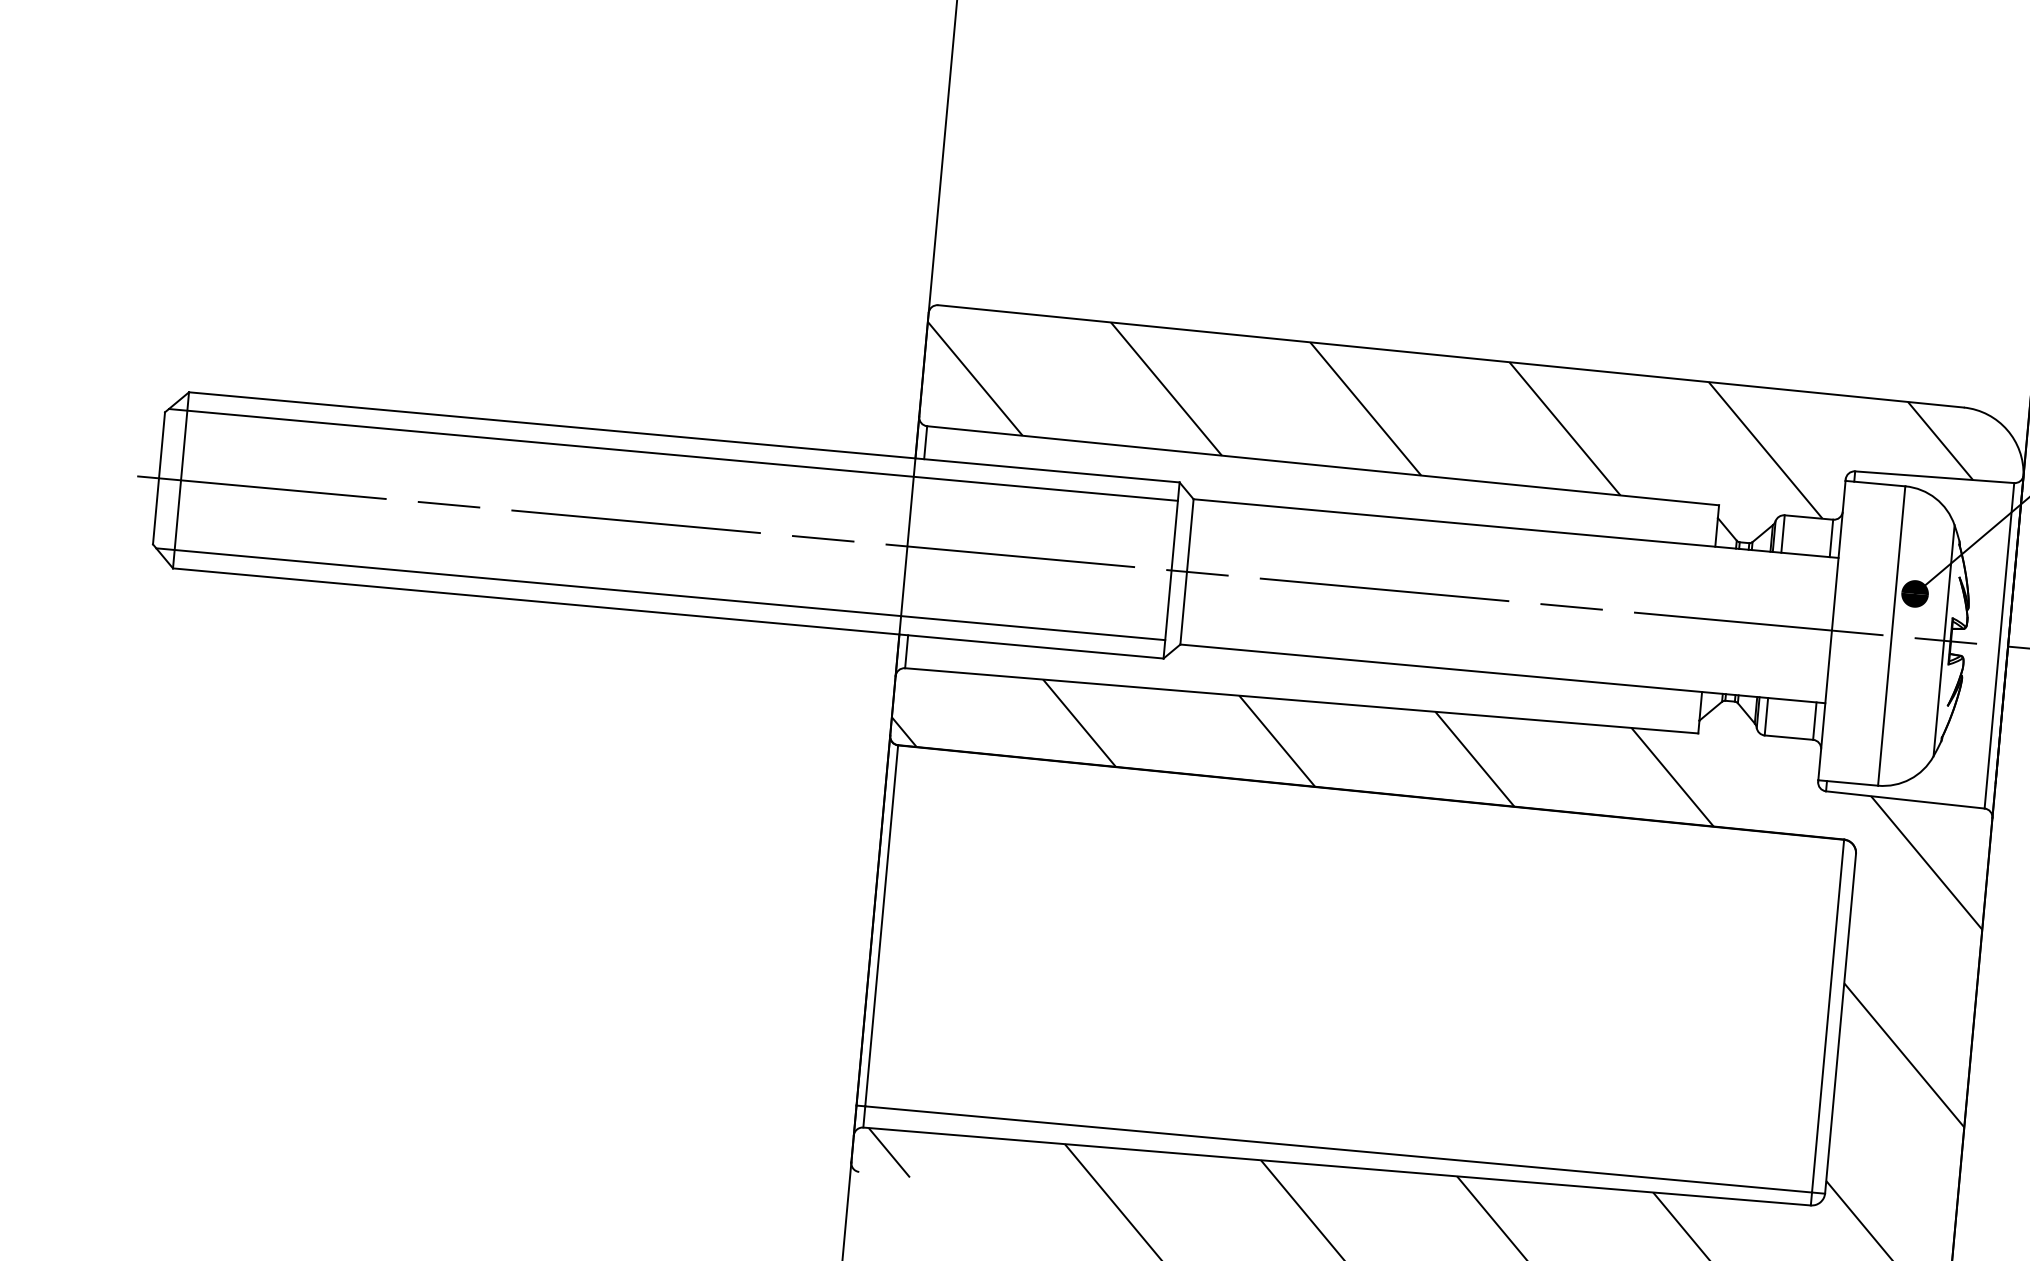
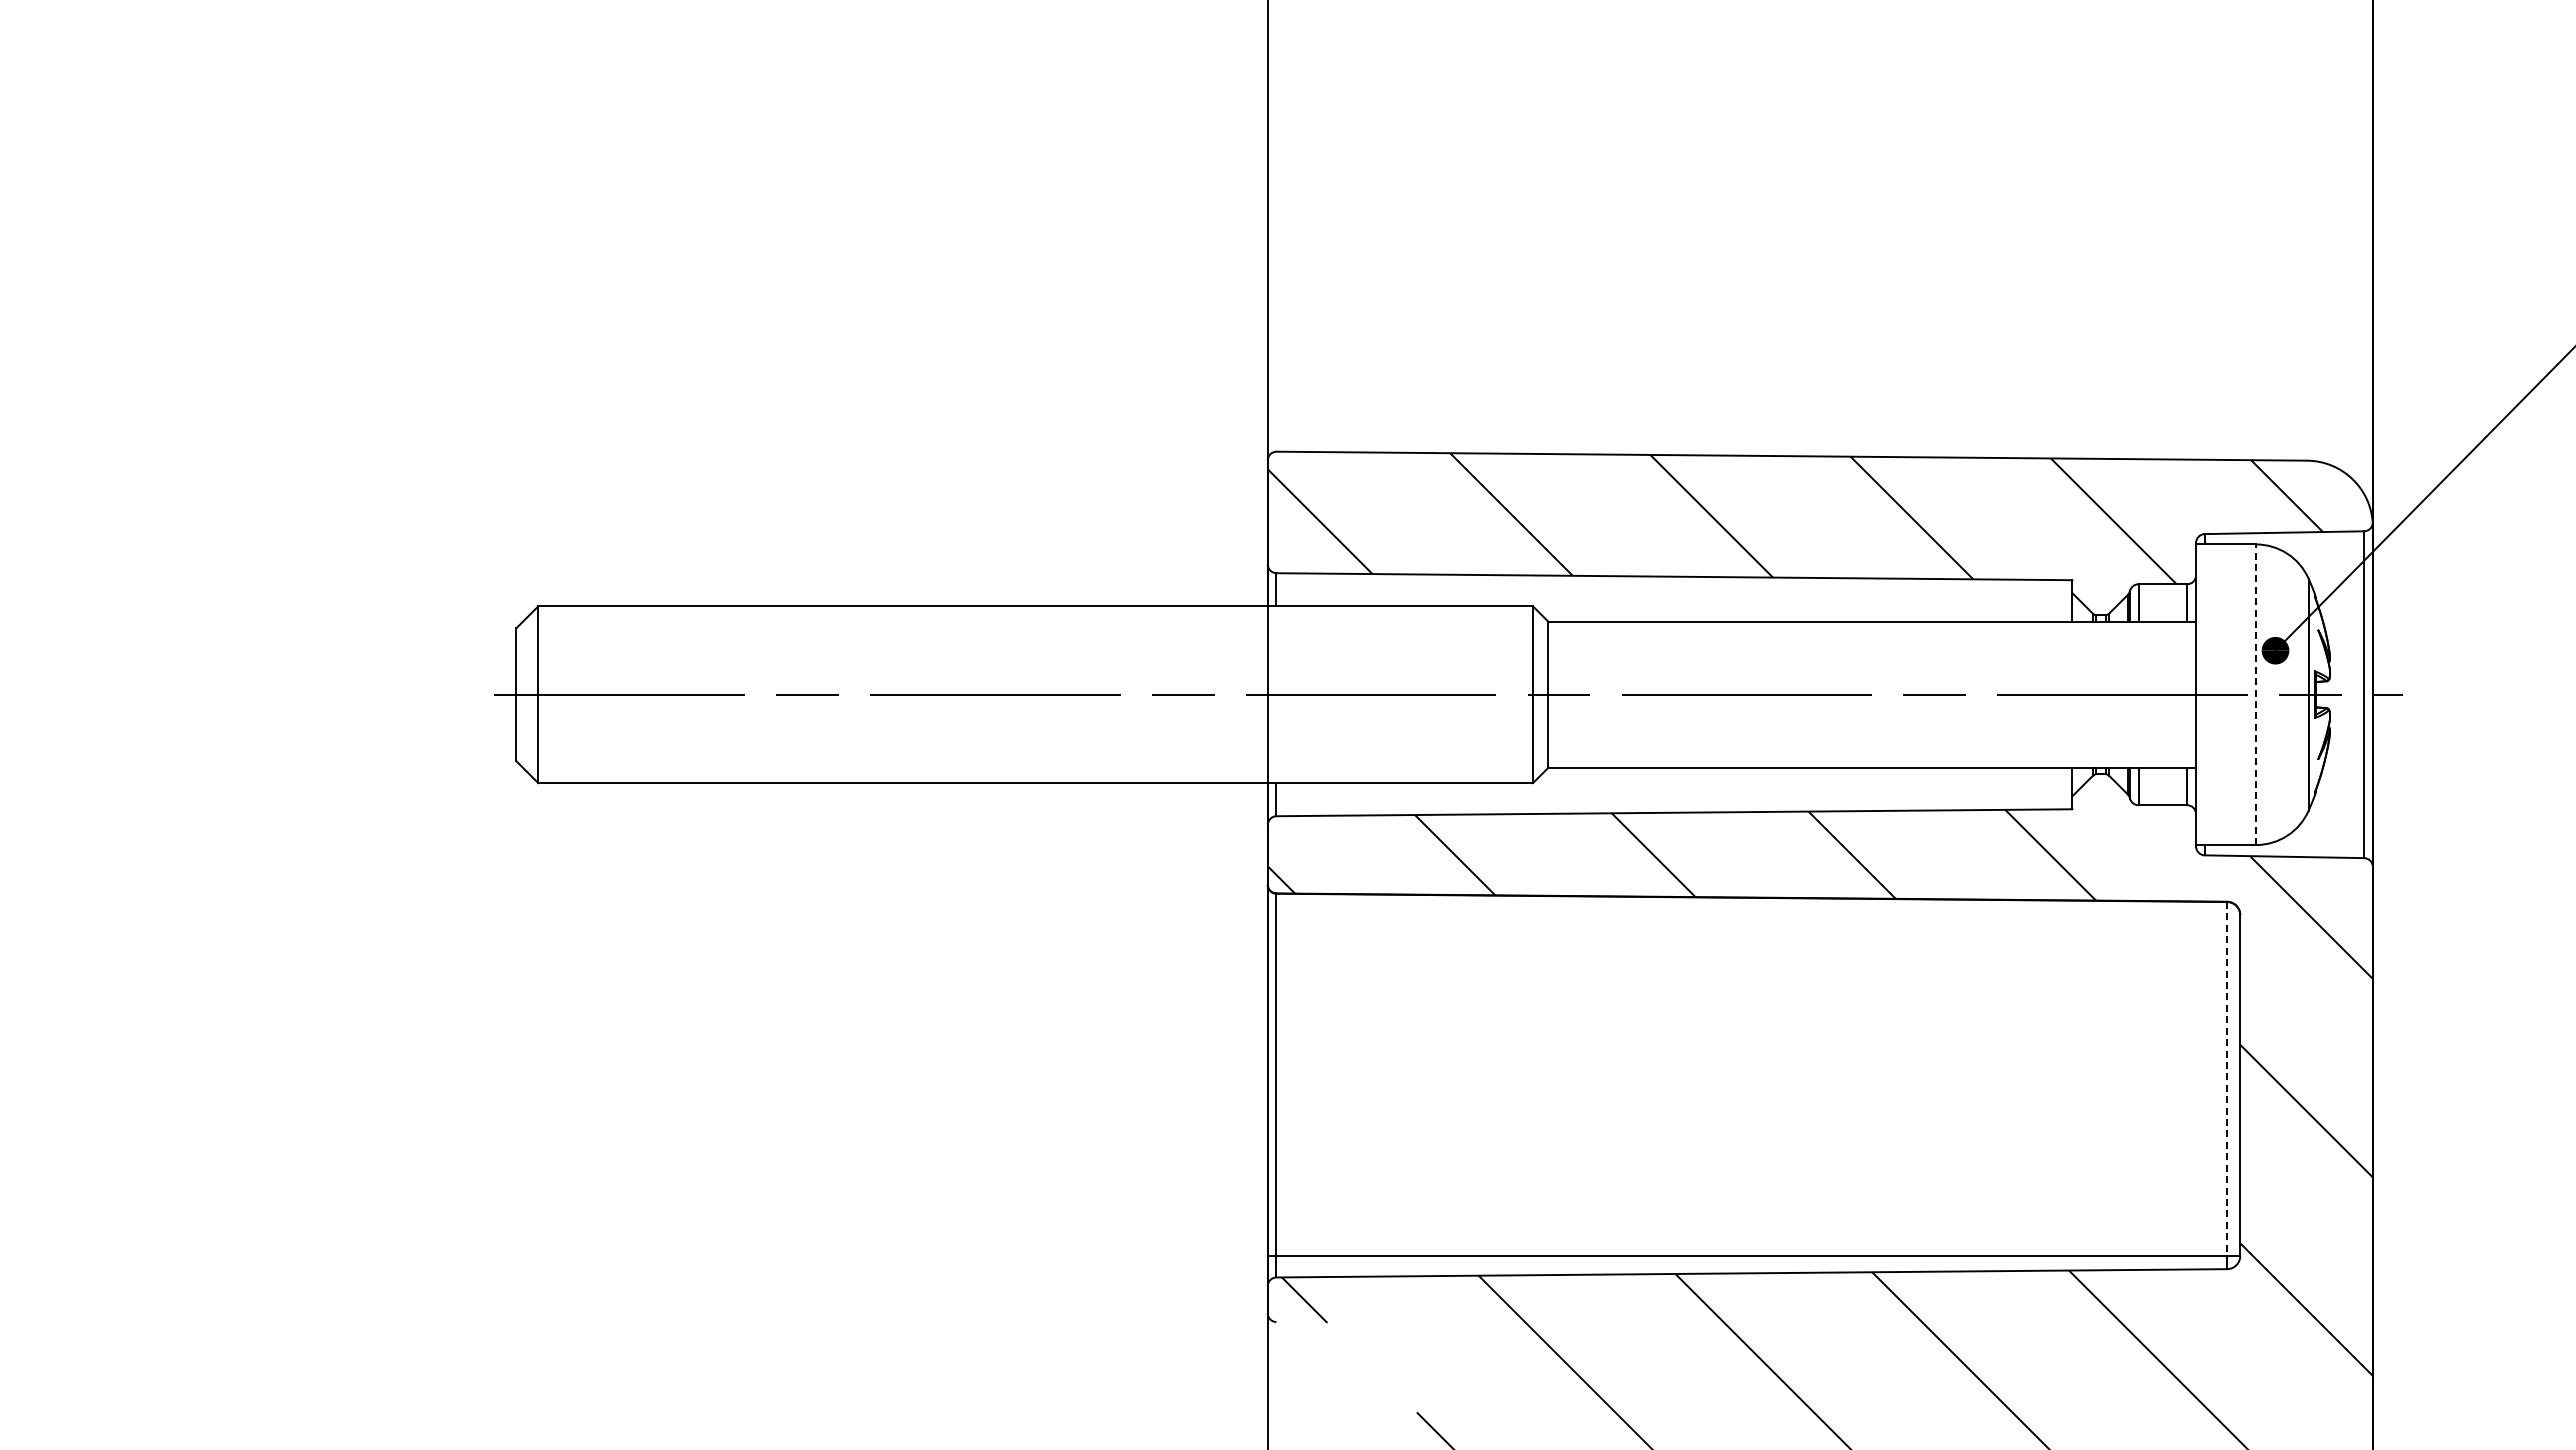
line: (672, 454) -> (1025, 624), removed
line: (659, 593) -> (1025, 764), removed
line: (1892, 635) -> (2256, 694), solid -> dashed
line: (1828, 1016) -> (2227, 1079), solid -> dashed

